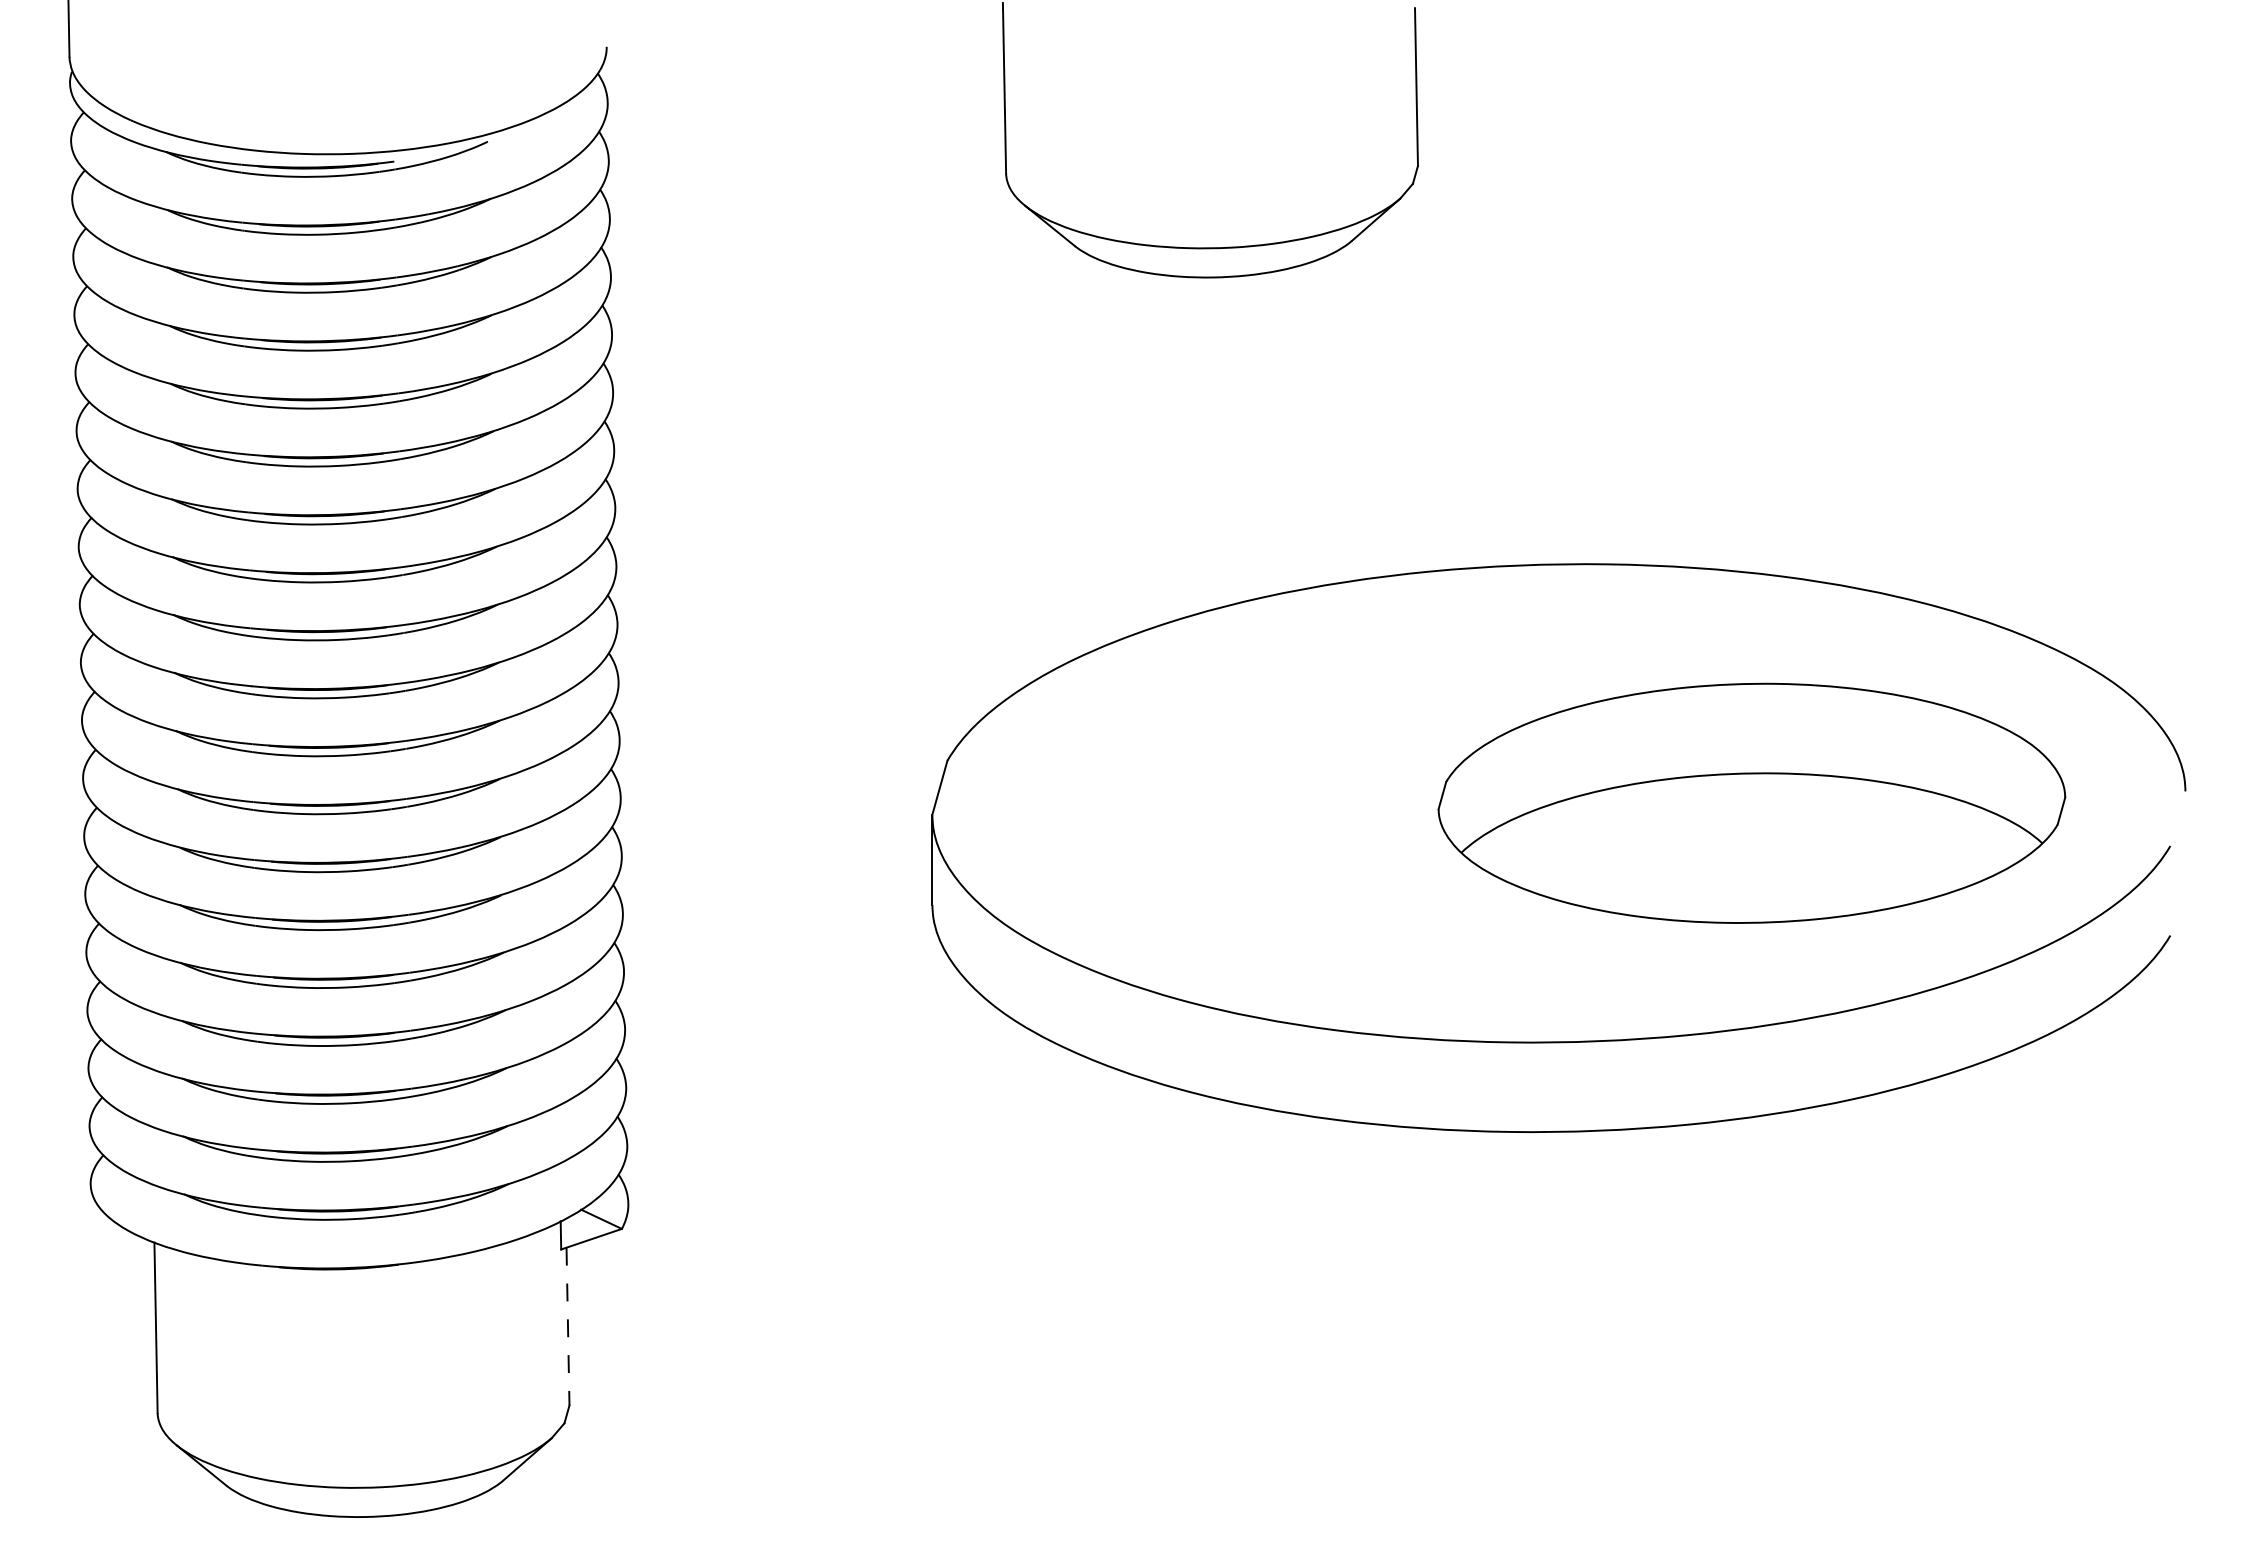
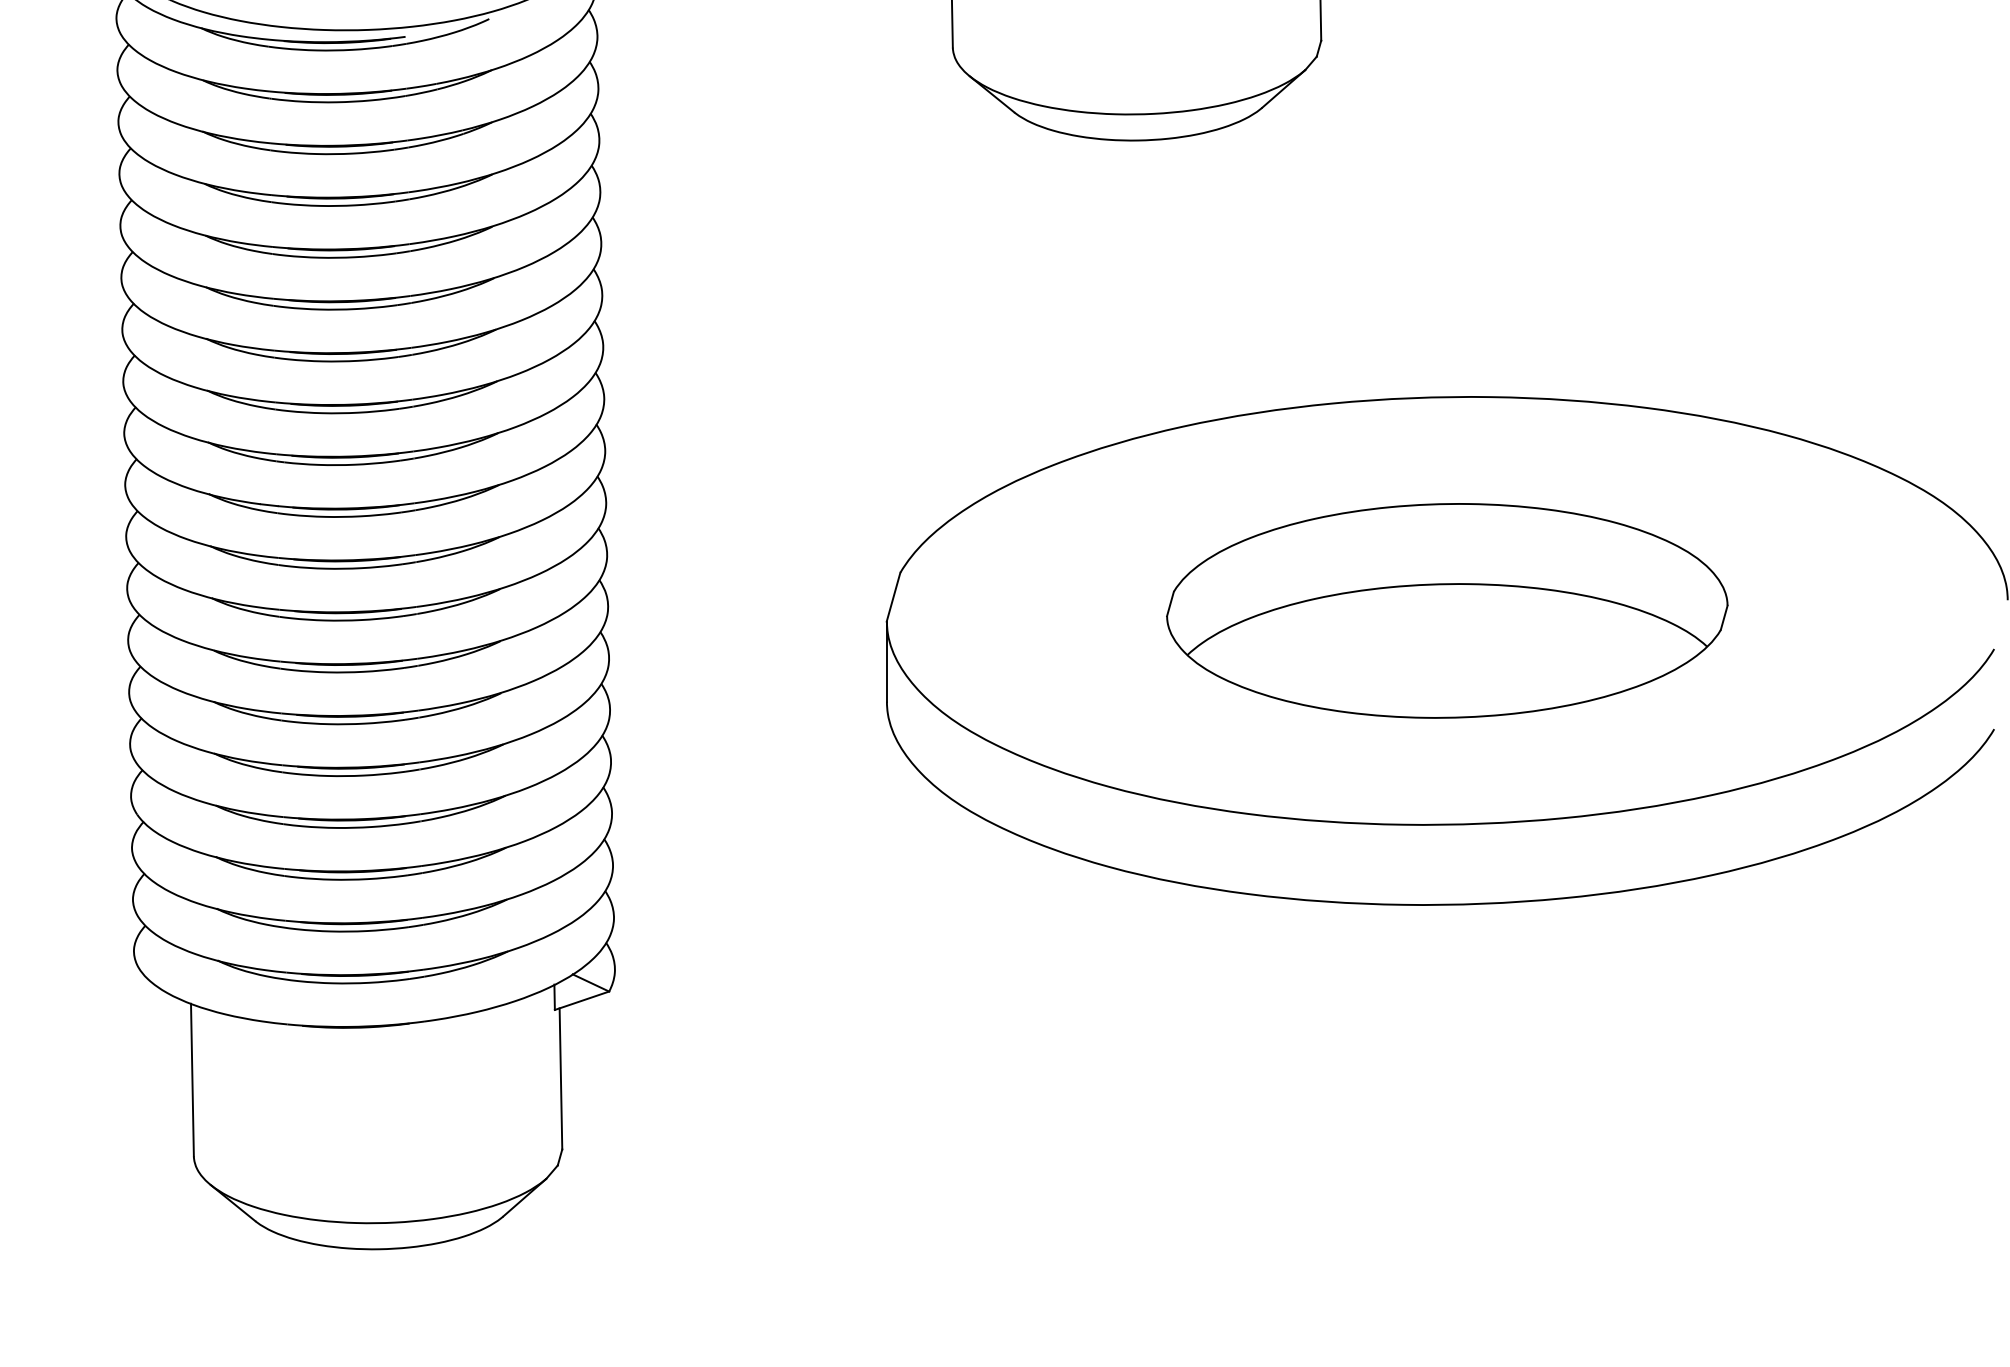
part: (1751, 802) -> (1446, 610), moved
line: (568, 1326) -> (561, 1078), dashed -> solid

